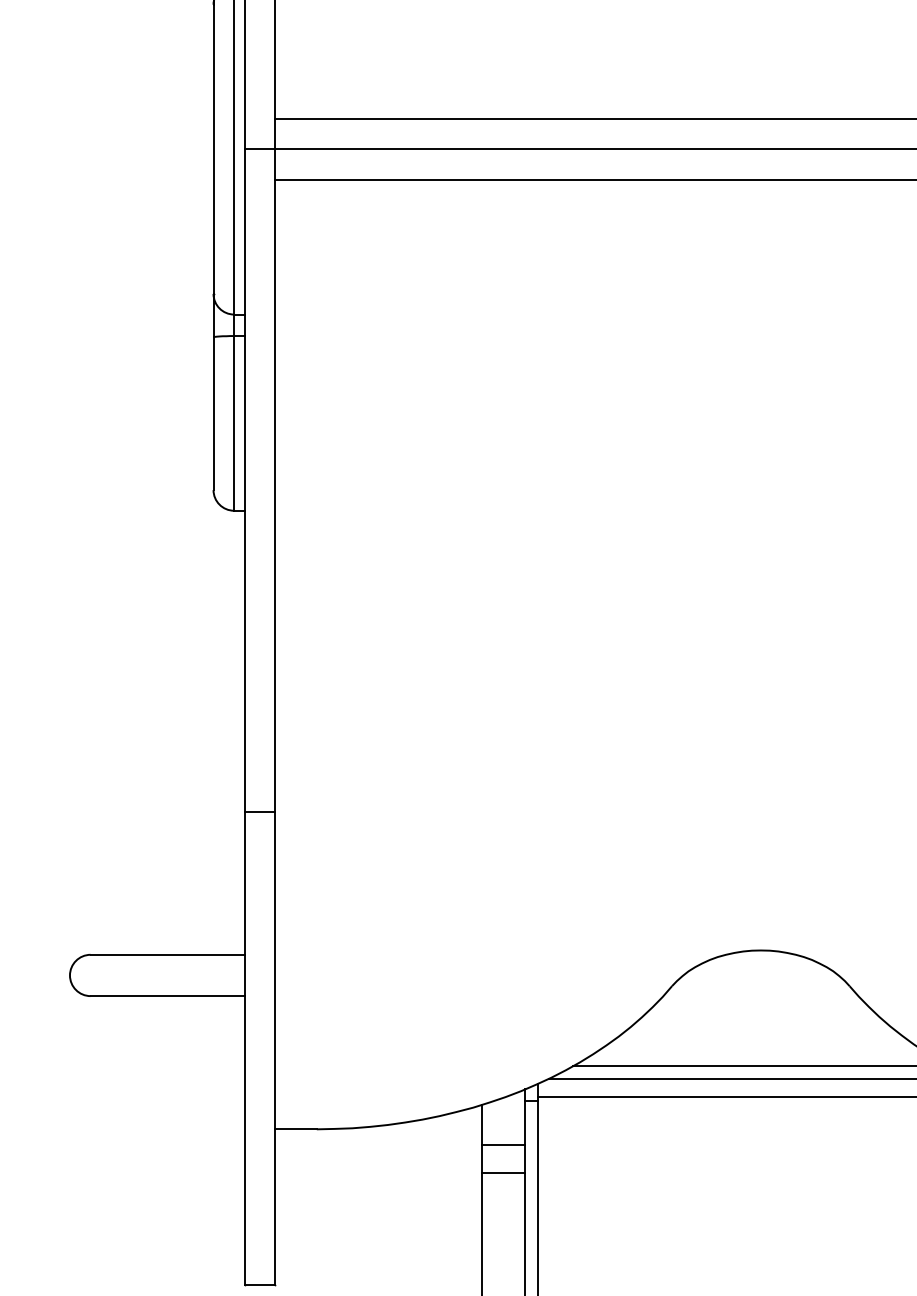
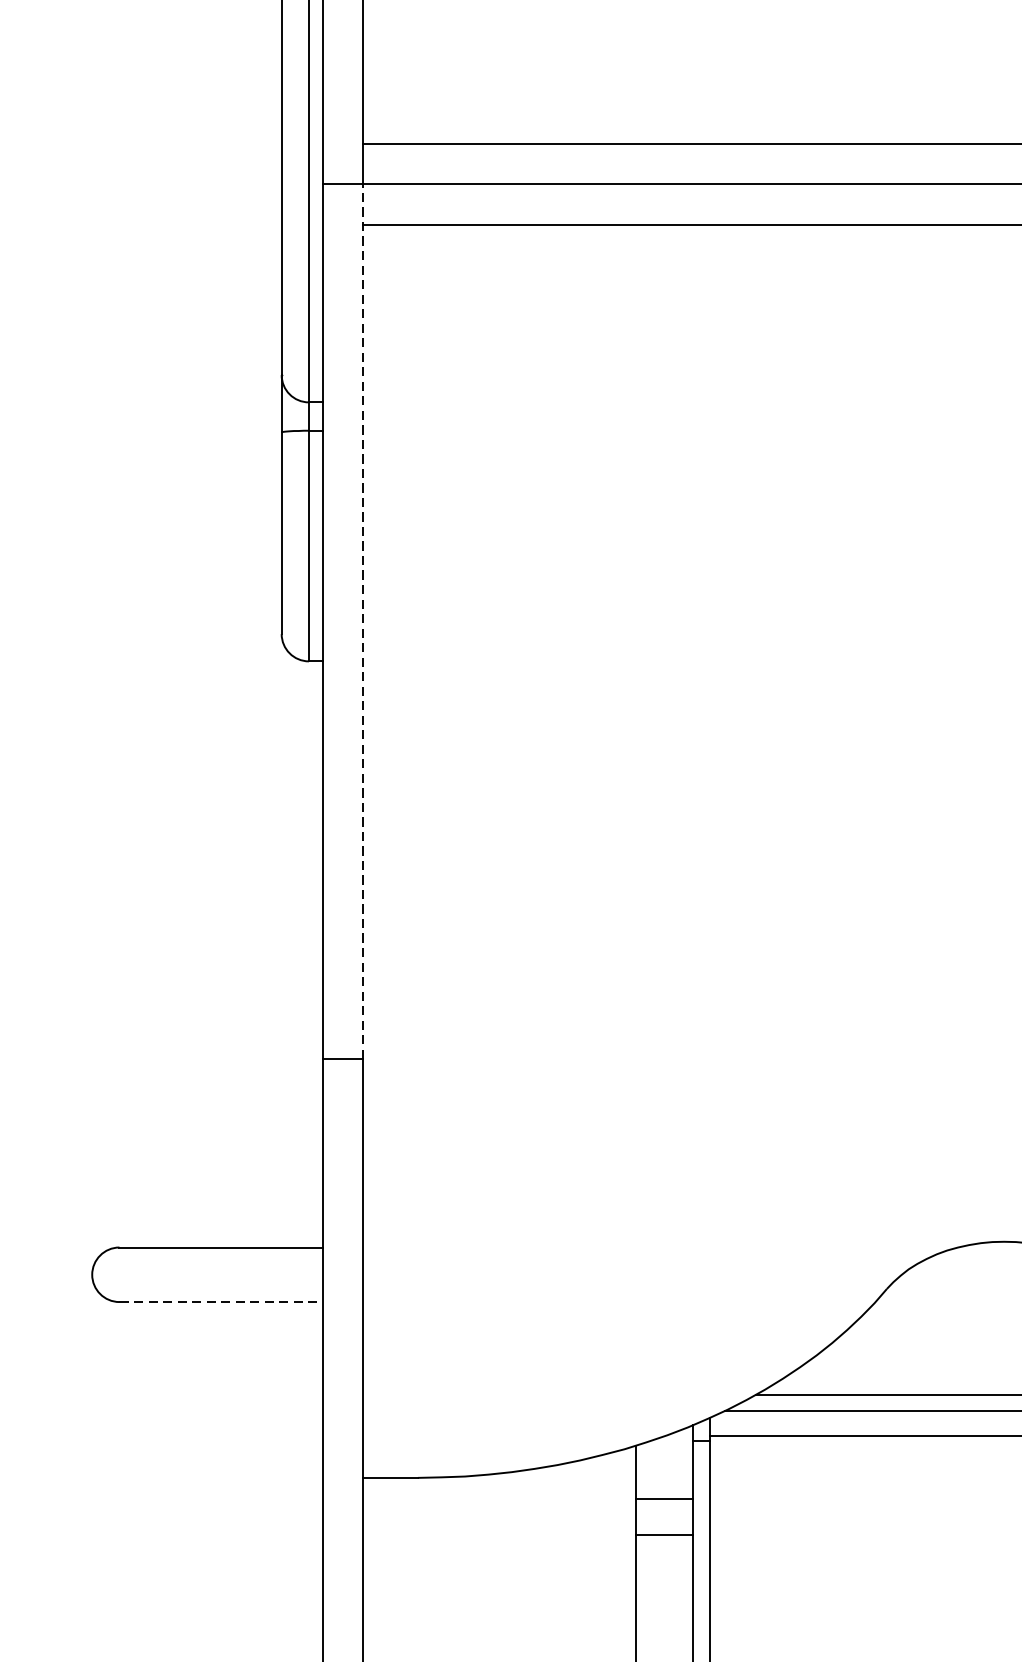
line: (275, 480) -> (363, 621), solid -> dashed
line: (167, 996) -> (220, 1302), solid -> dashed

